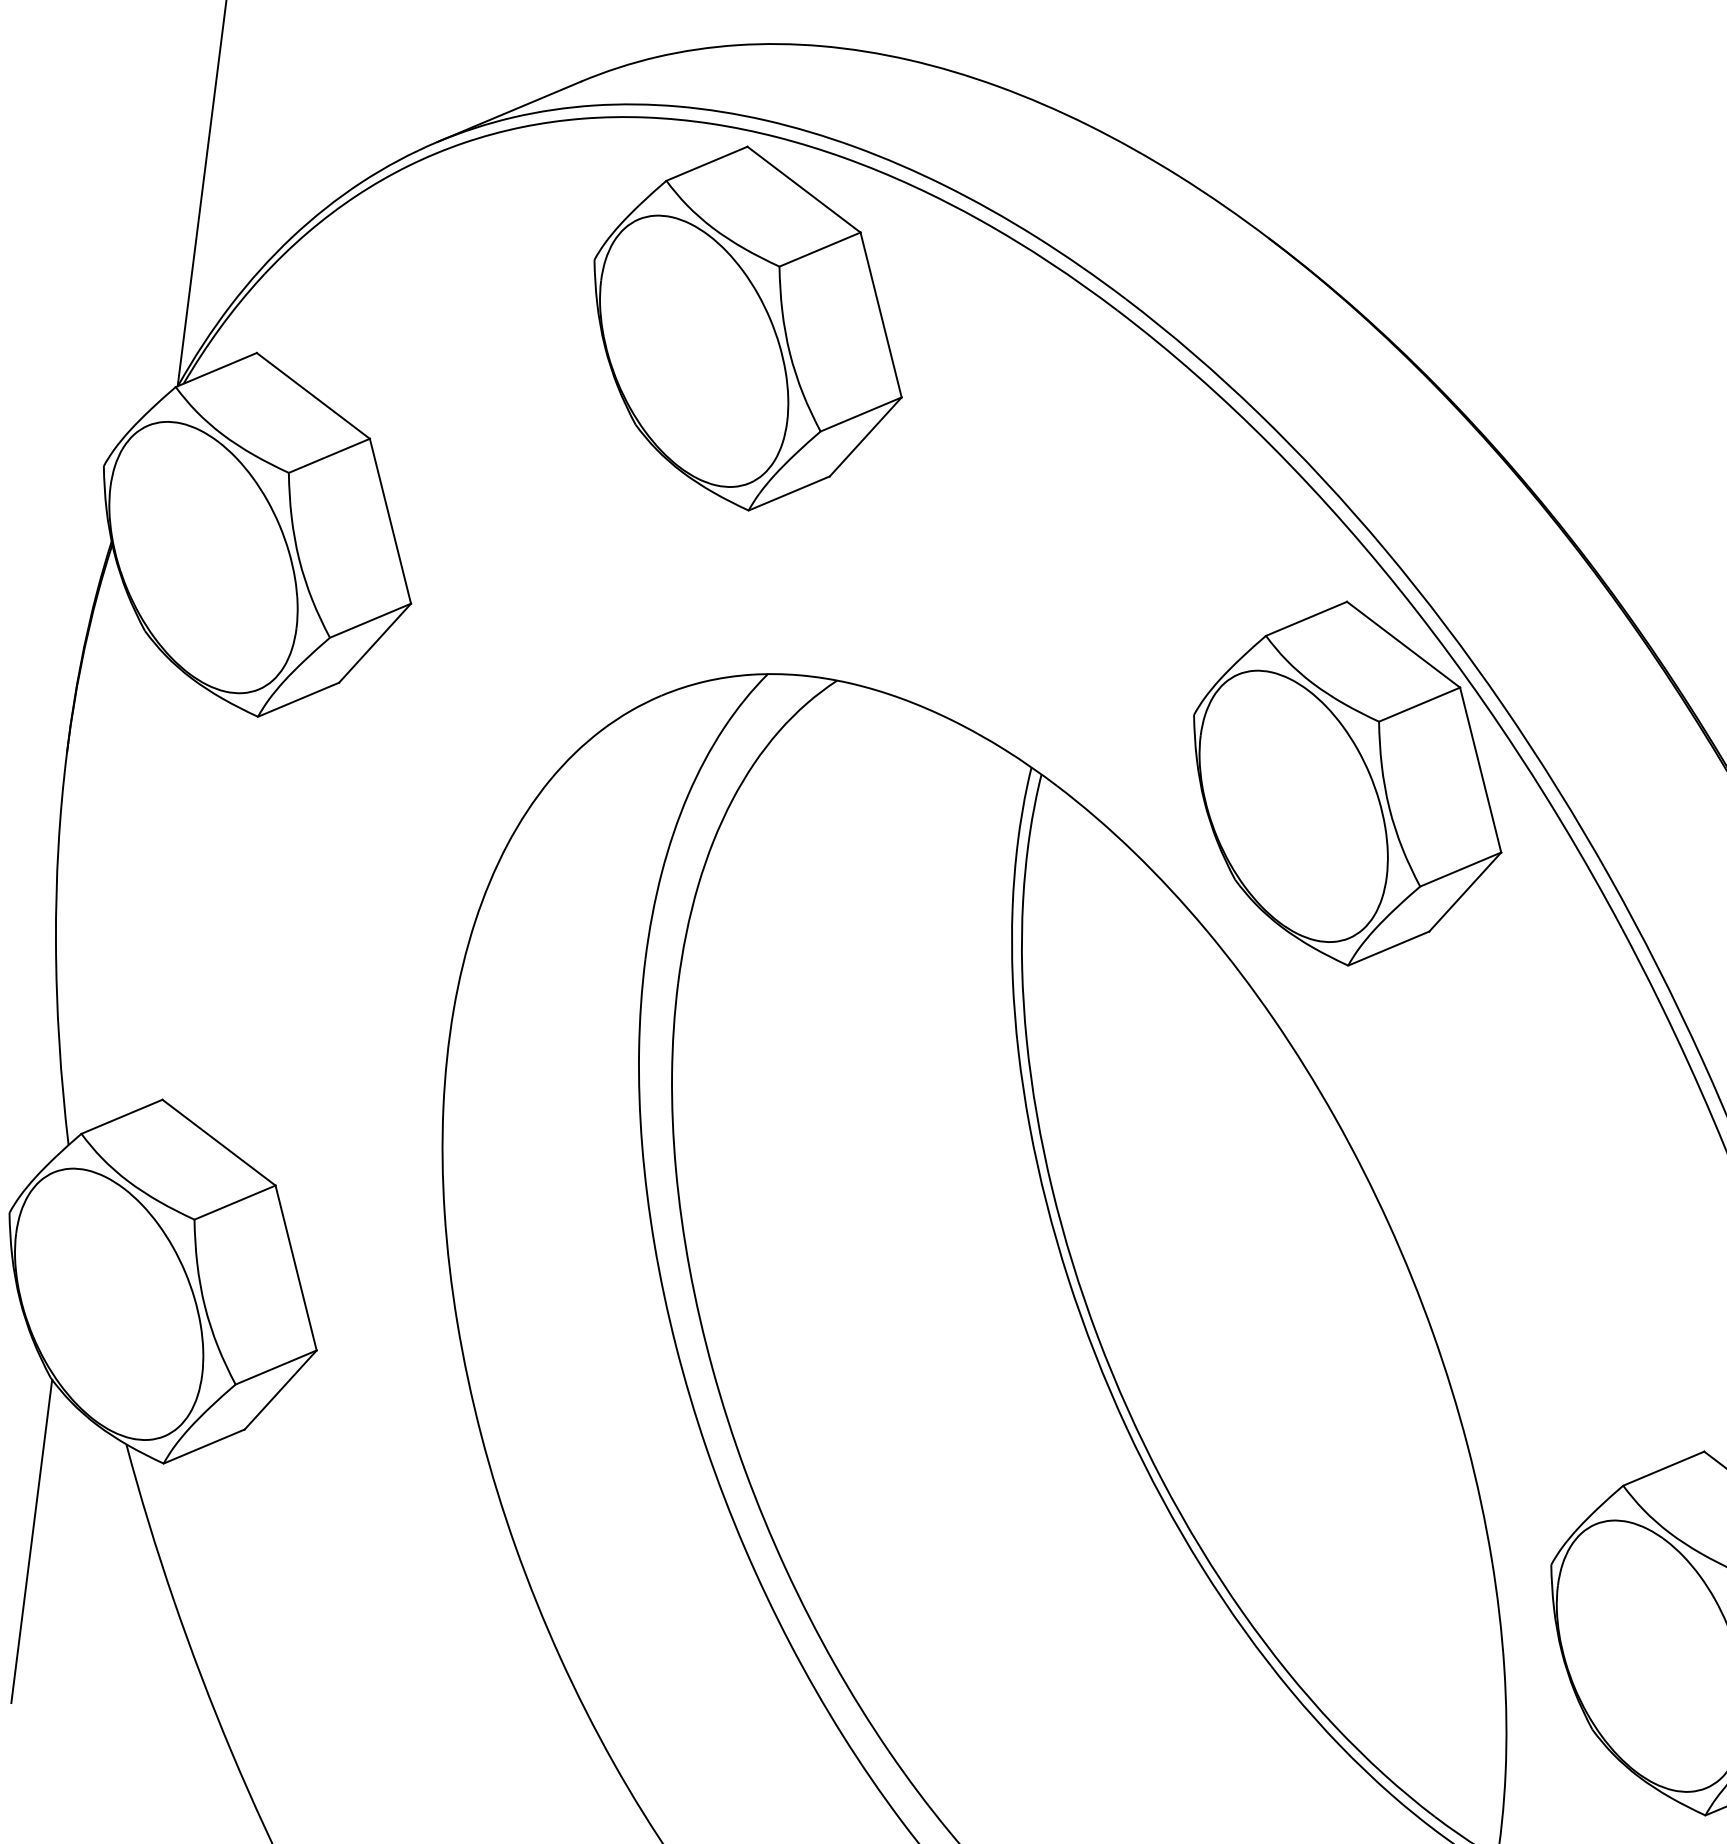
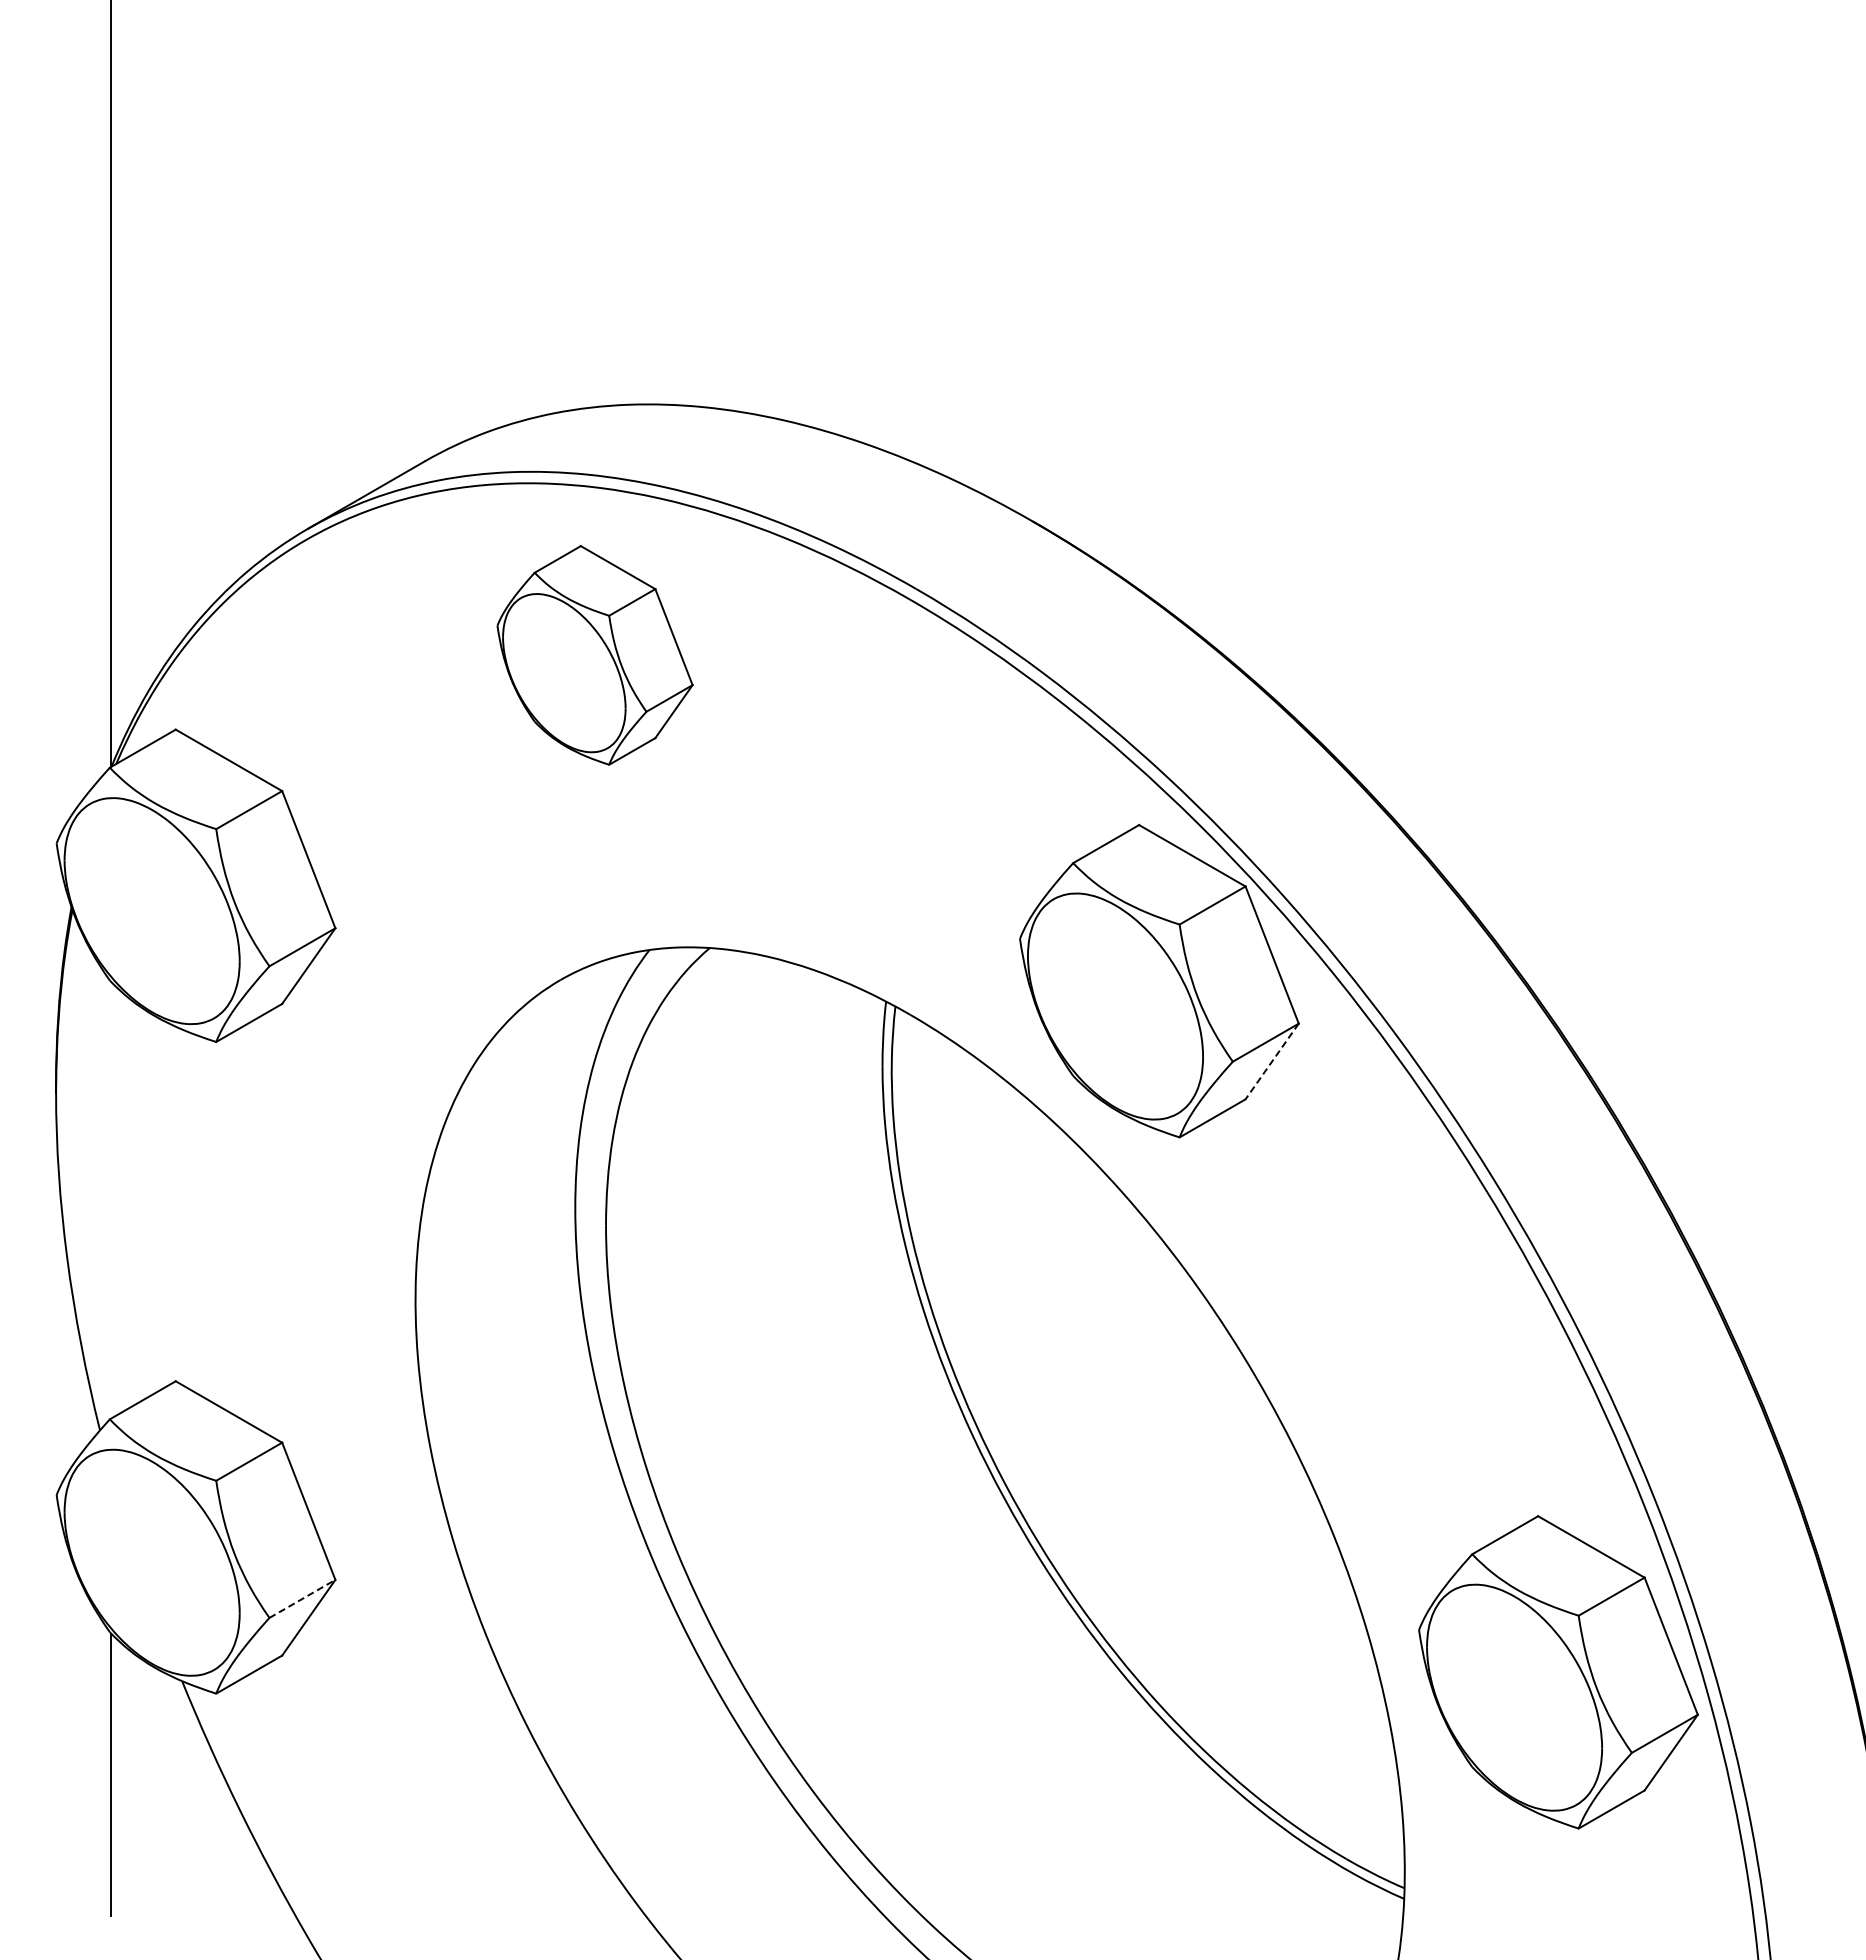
part: (747, 328) -> (594, 655), size x0.7
line: (1464, 891) -> (1271, 1061), solid -> dashed
line: (276, 1367) -> (302, 1598), solid -> dashed

